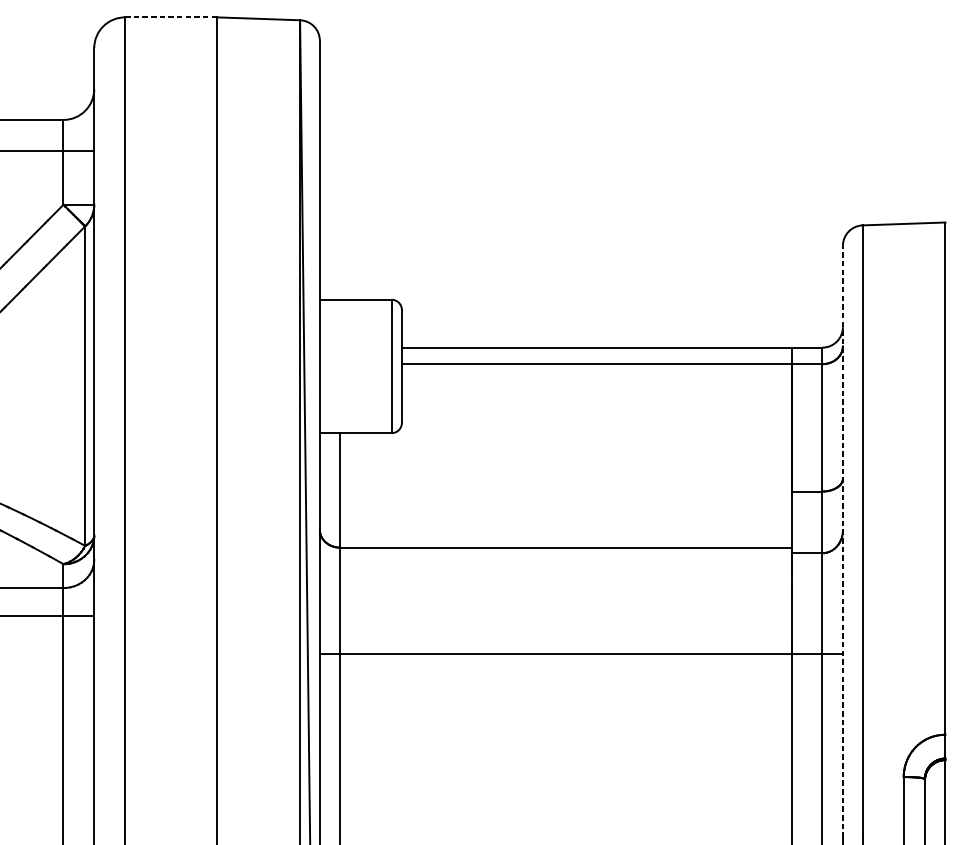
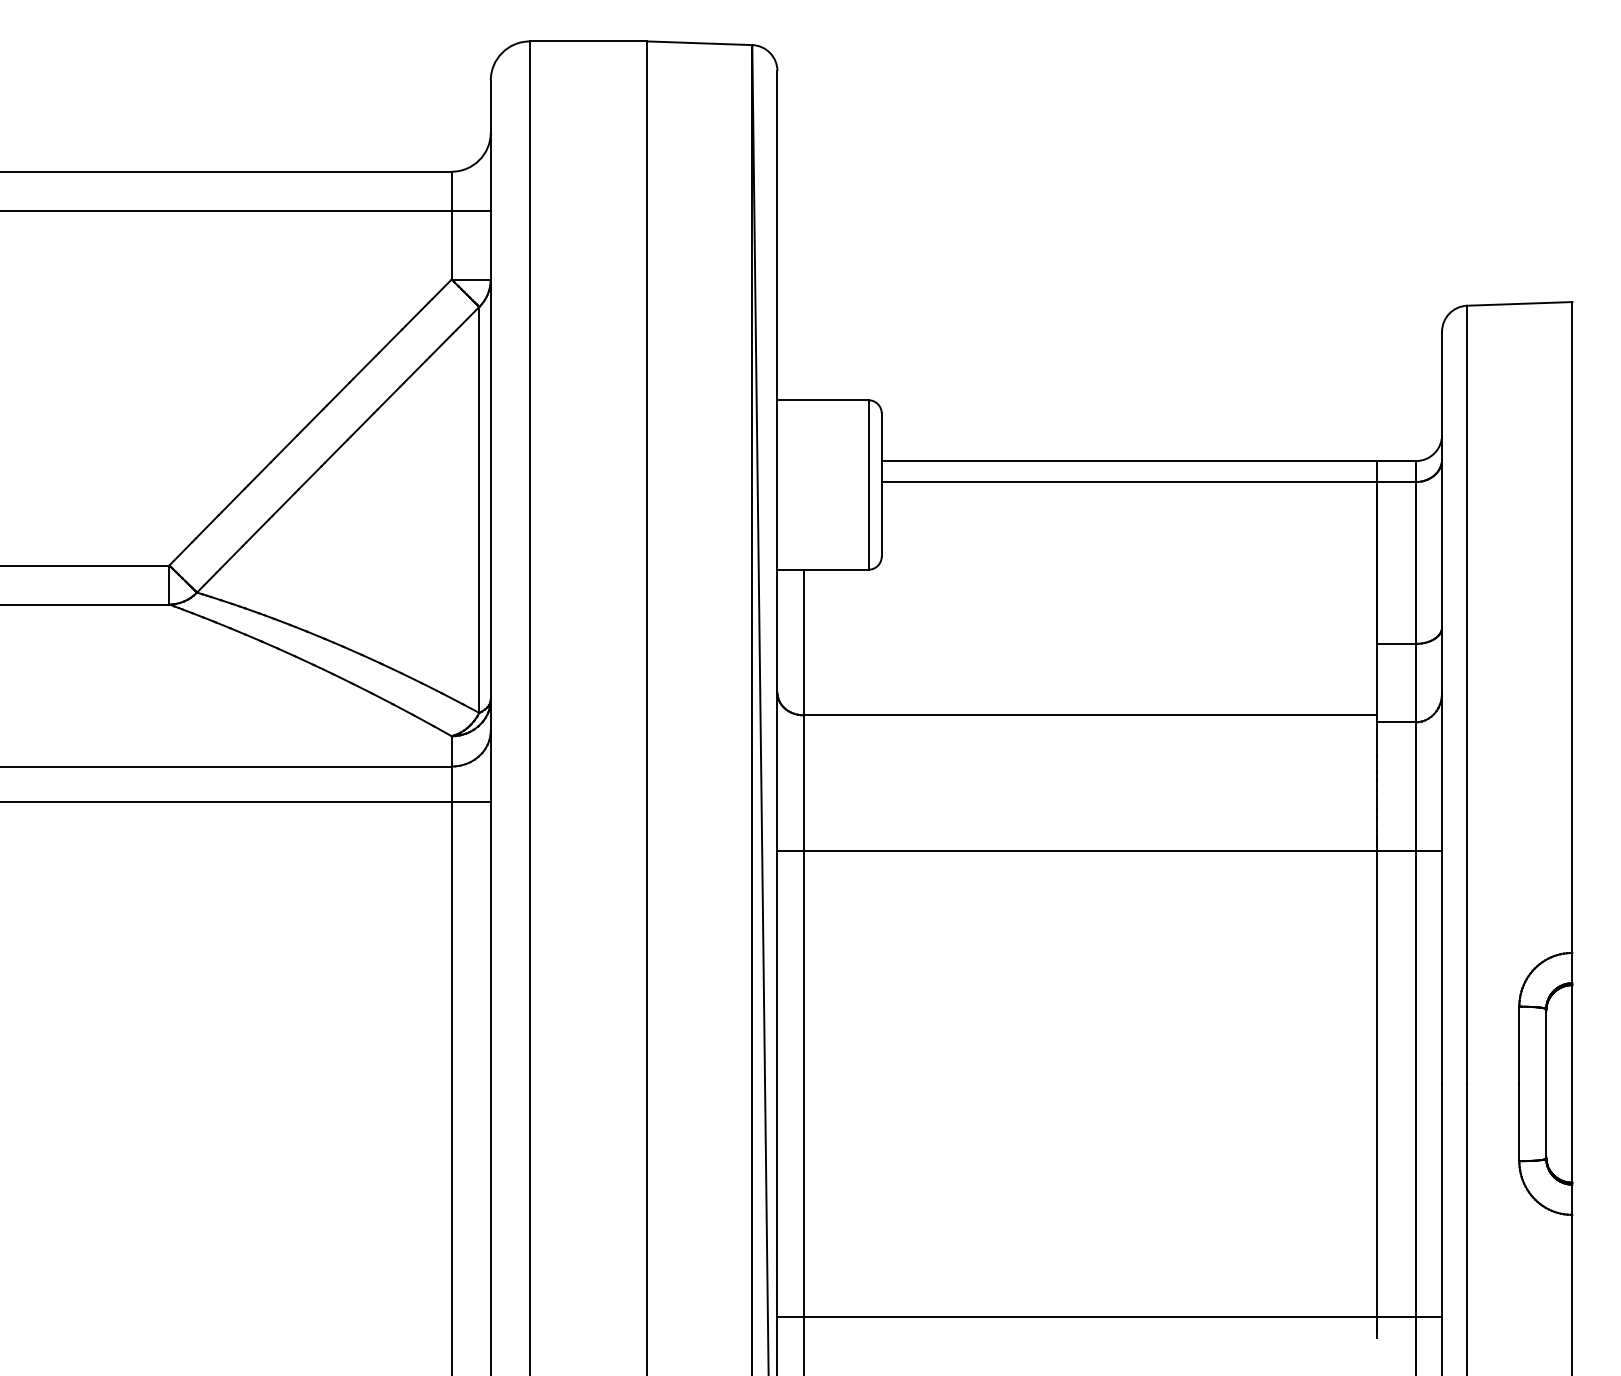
line: (171, 17) -> (588, 41), dashed -> solid
line: (843, 541) -> (1442, 707), dashed -> solid

